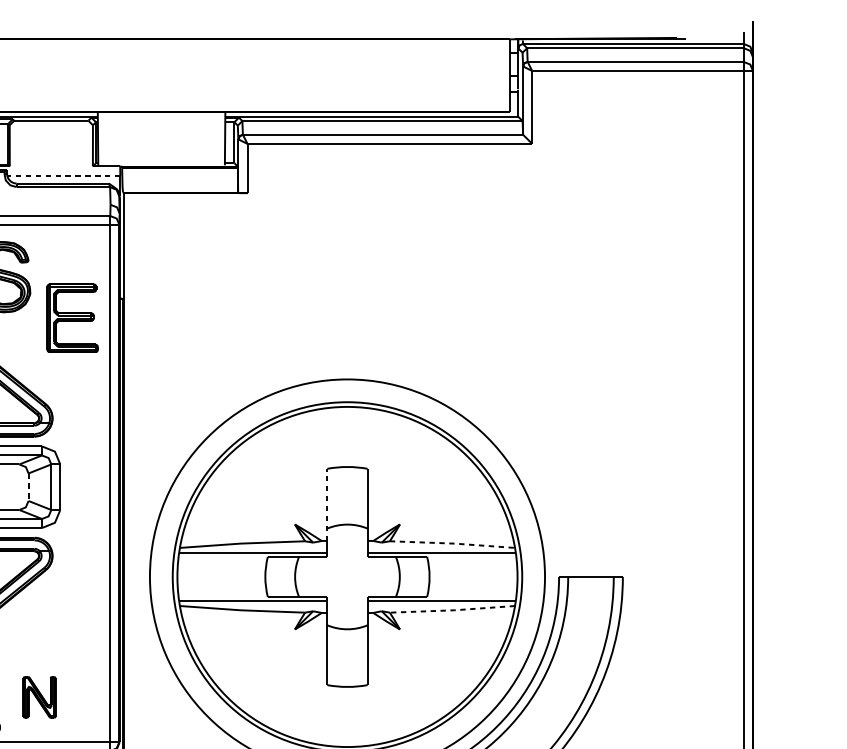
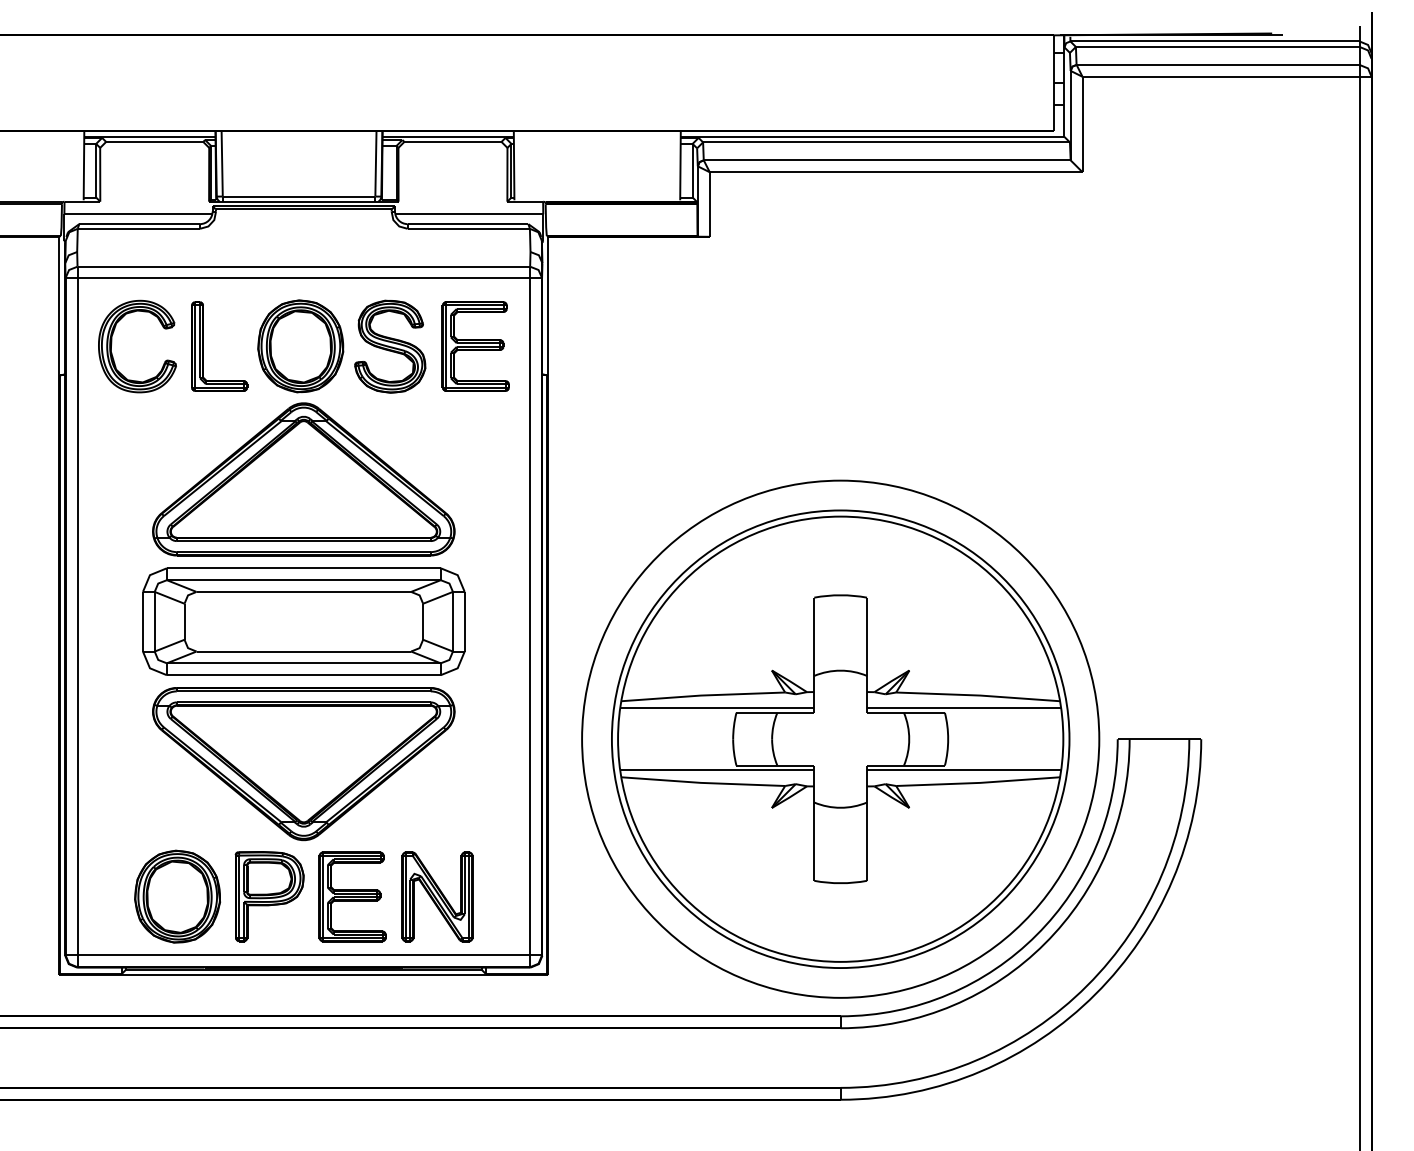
line: (63, 176) -> (469, 214), dashed -> solid
part: (72, 318) -> (475, 346), moved
line: (28, 487) -> (423, 622), dashed -> solid
line: (327, 504) -> (814, 644), dashed -> solid
line: (452, 543) -> (978, 695), dashed -> solid
line: (452, 610) -> (978, 782), dashed -> solid
part: (39, 697) -> (437, 896), size x1.67

